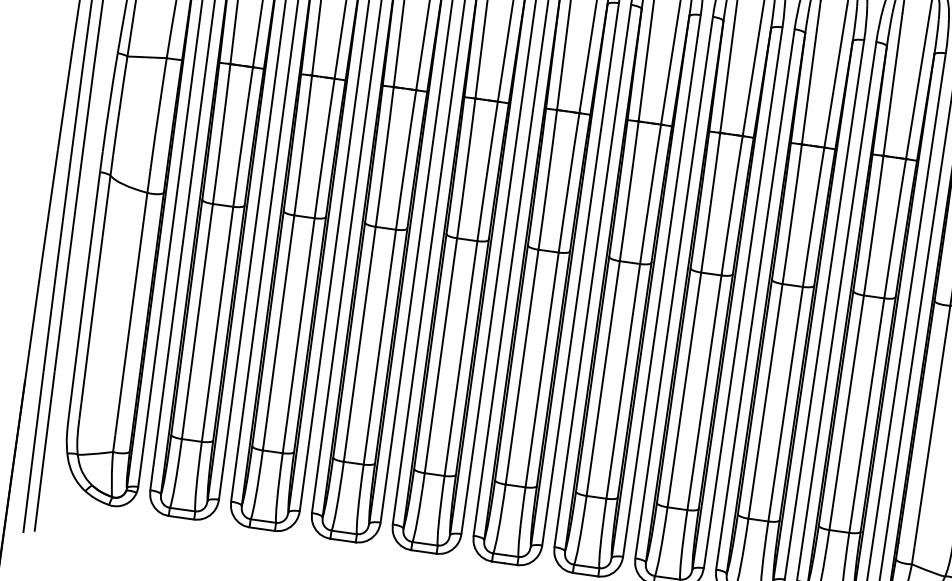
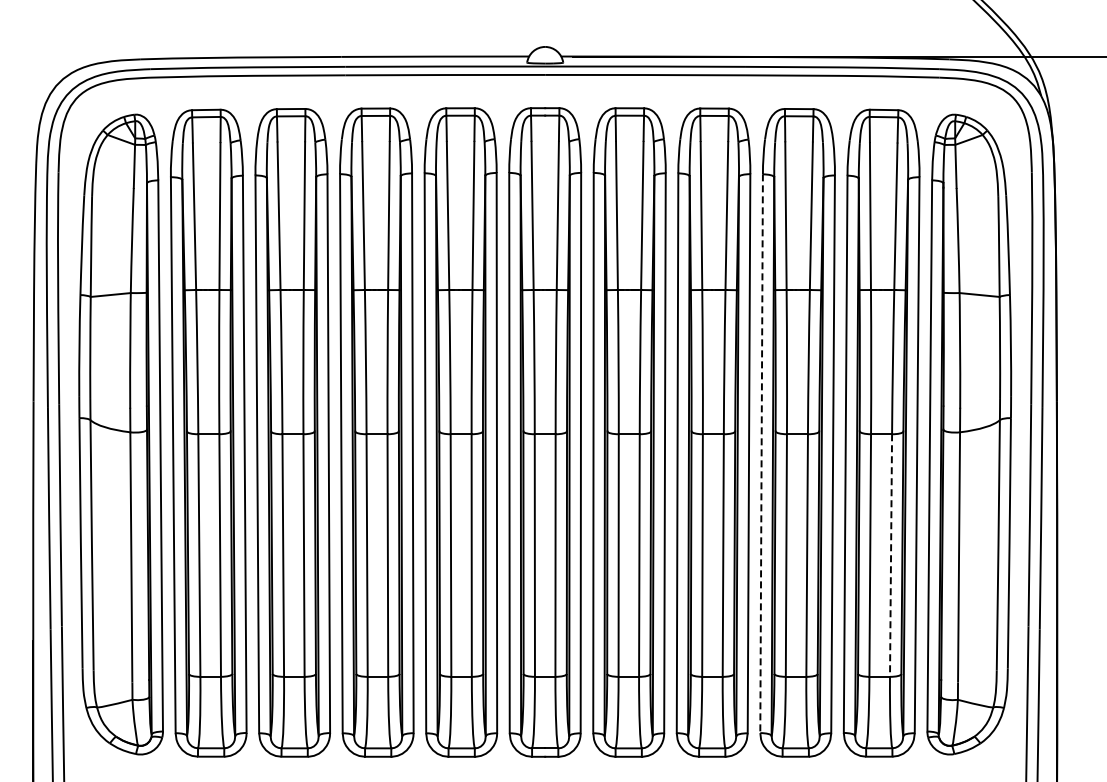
line: (755, 300) -> (761, 454), solid -> dashed
line: (867, 416) -> (891, 556), solid -> dashed

